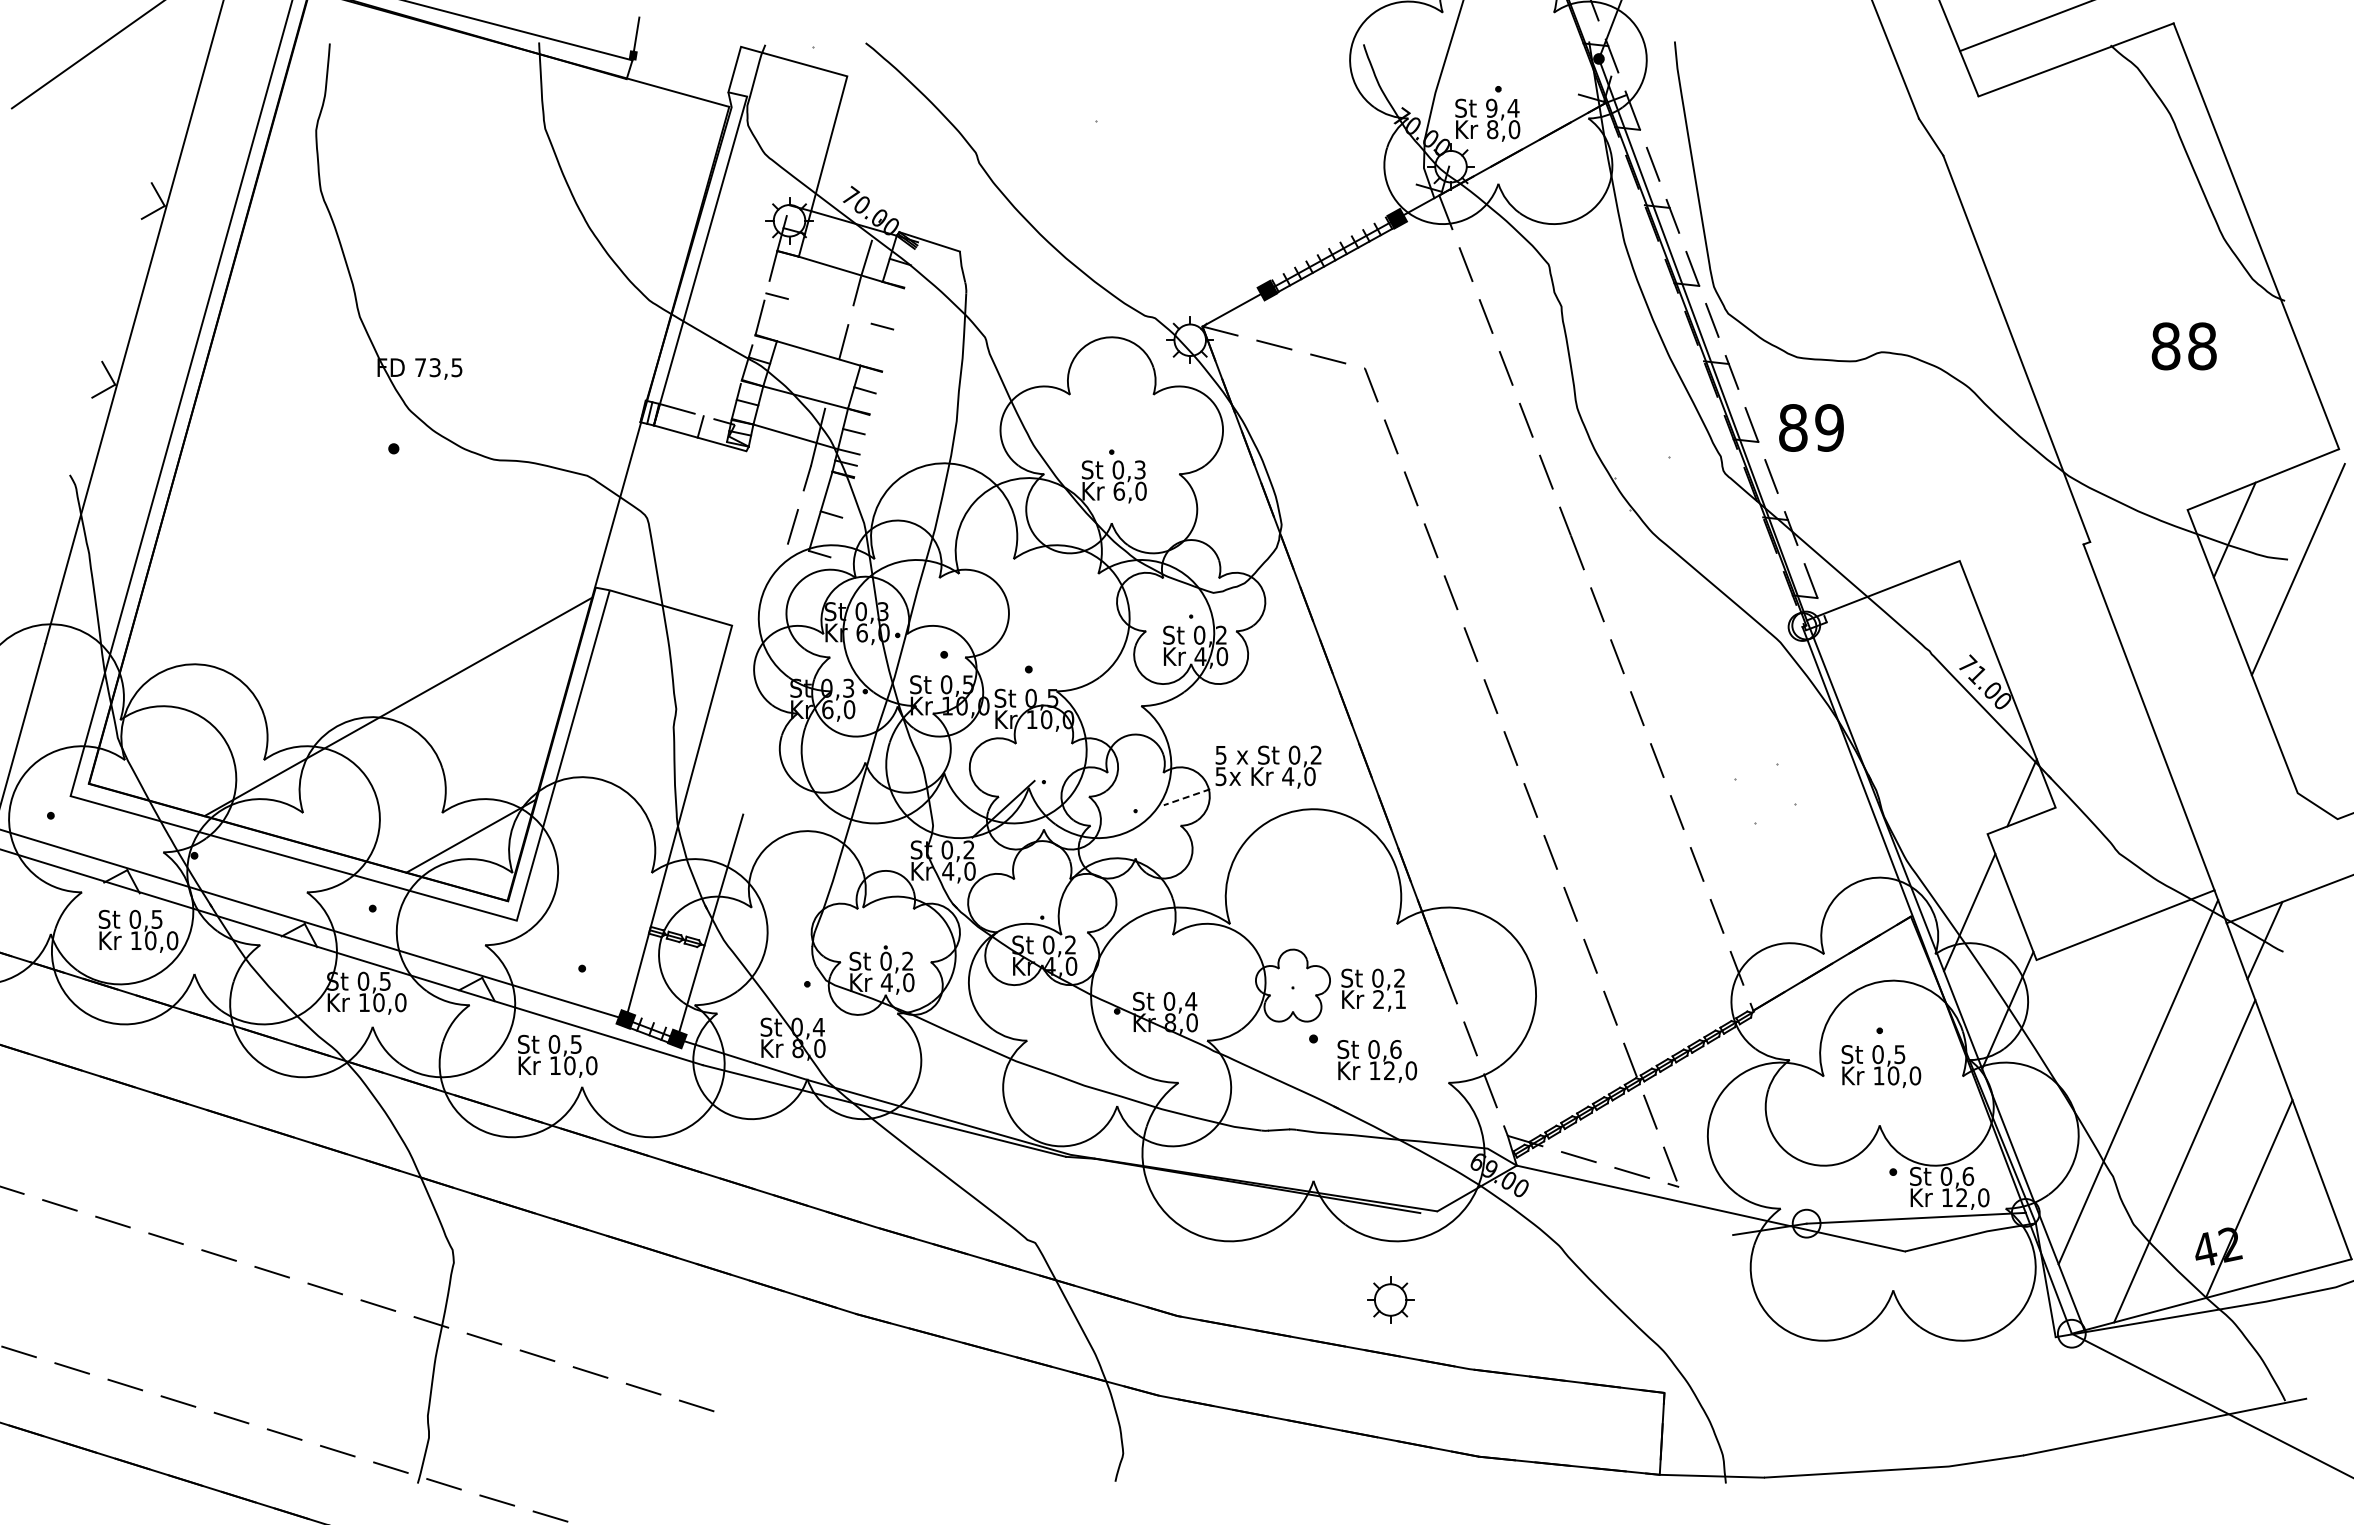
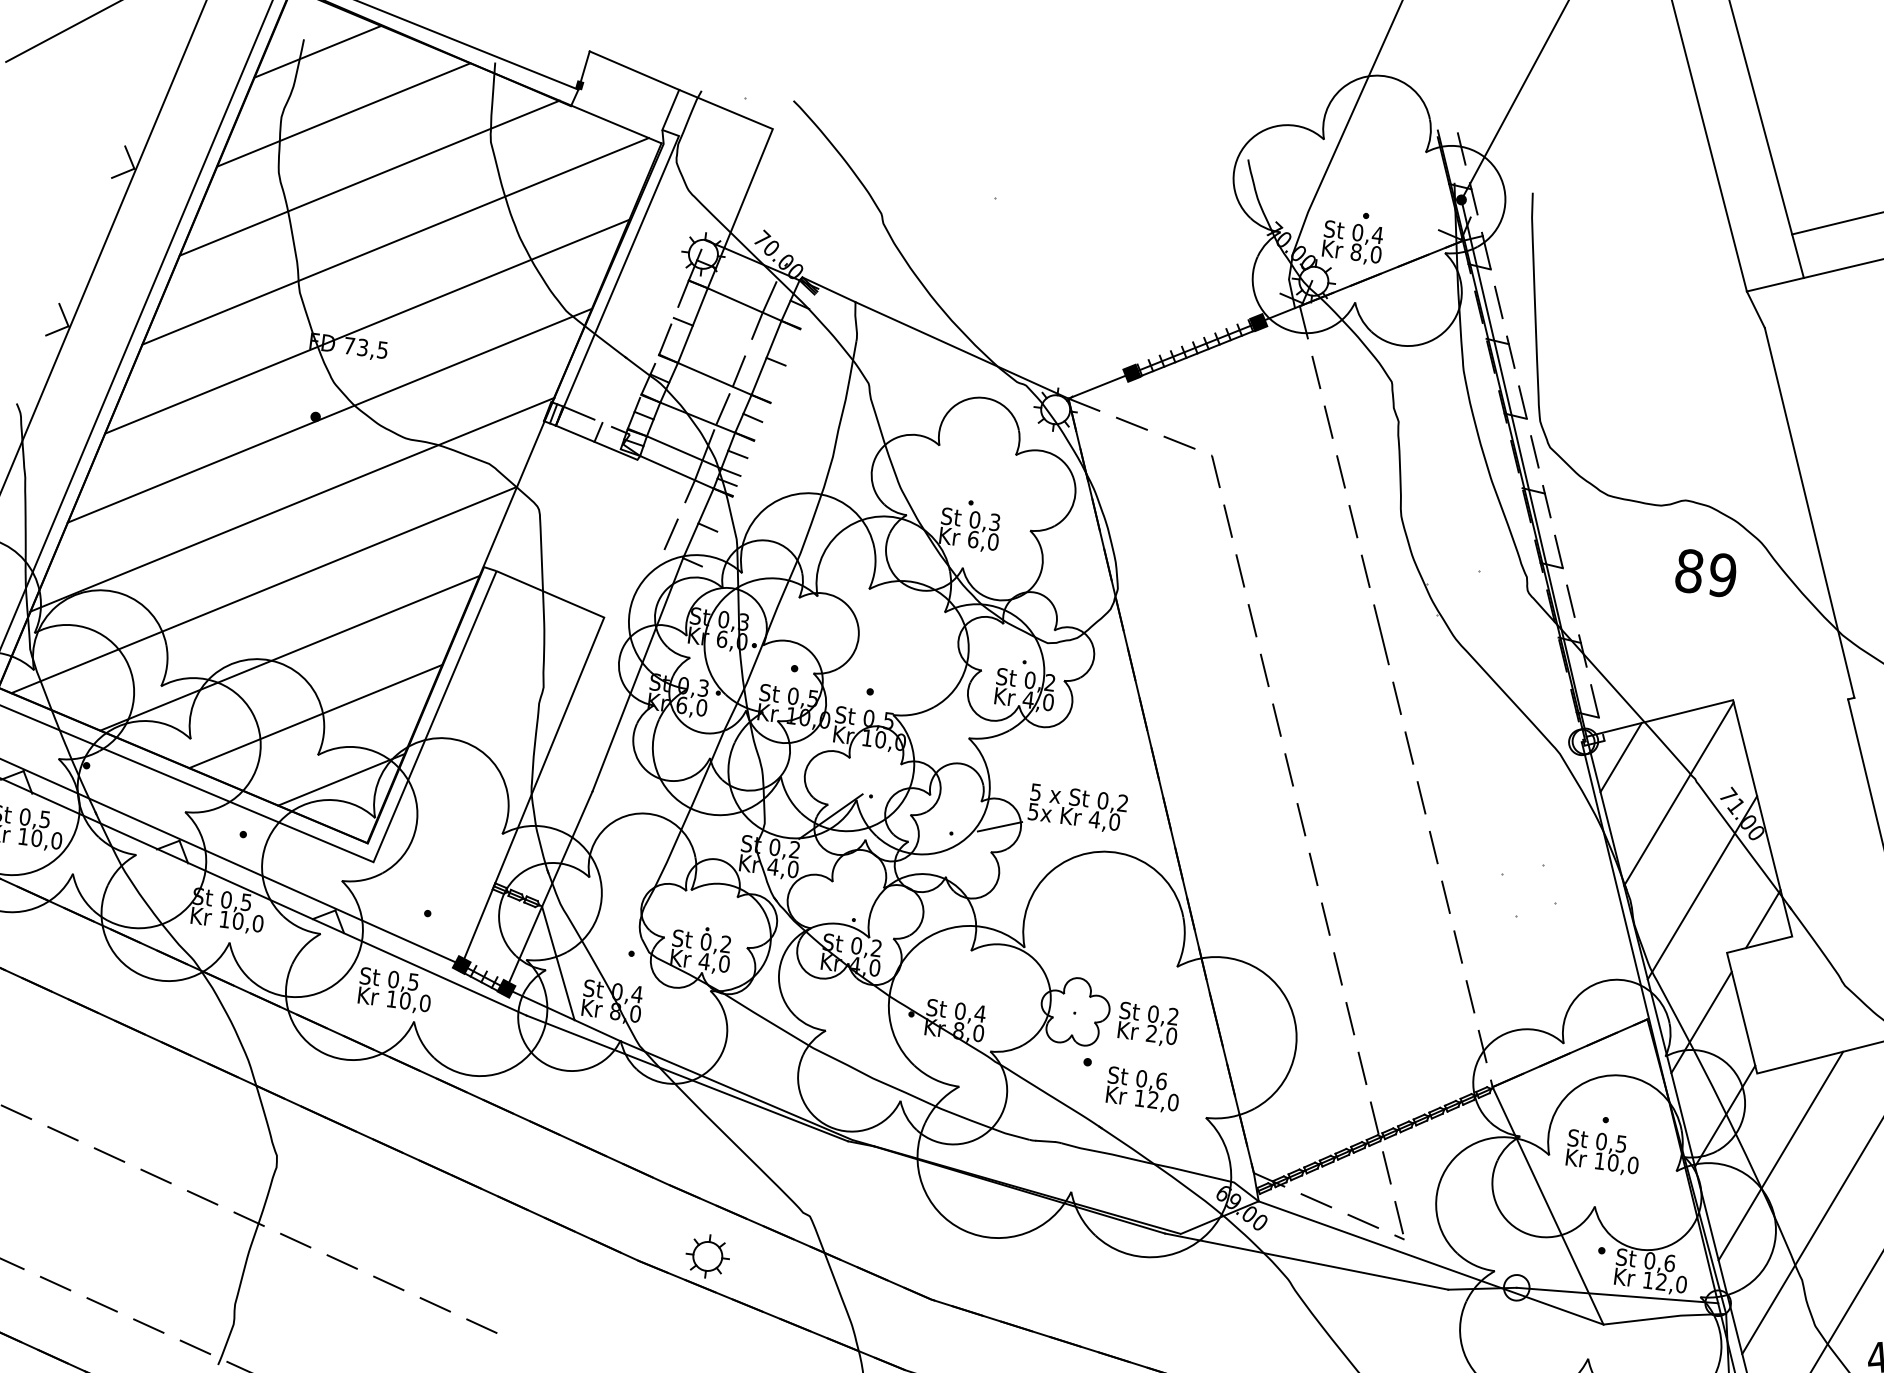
line: (690, 31) -> (634, 70), added
line: (346, 54) -> (317, 51), added
line: (1948, 107) -> (1775, 284), added
text: (1491, 108) -> (1357, 232), 9,4 -> 0,4
line: (382, 119) -> (343, 114), added
line: (419, 183) -> (369, 177), added
line: (455, 248) -> (395, 241), added
line: (1080, 288) -> (961, 349), added
line: (787, 298) -> (692, 325), added
line: (871, 323) -> (766, 357), added
line: (437, 344) -> (367, 326), added
line: (832, 380) -> (724, 405), added
text: (1811, 427) -> (1706, 572), moved
line: (408, 445) -> (329, 415), added
line: (790, 458) -> (676, 471), added
line: (380, 546) -> (292, 504), added
line: (1846, 638) -> (1620, 757), added
line: (361, 641) -> (263, 589), added
line: (1913, 669) -> (1678, 793), added
line: (776, 682) -> (638, 674), added
line: (1951, 767) -> (1701, 887), added
line: (434, 771) -> (315, 716), added
line: (1187, 797) -> (1000, 827), dashed -> solid
text: (1400, 999) -> (1171, 1036), 2,1 -> 2,0
line: (729, 1004) -> (558, 963), added
line: (2073, 1045) -> (1781, 1155), added
line: (1475, 1052) -> (1234, 1093), added
line: (1829, 1130) -> (1548, 1205), added
line: (1576, 1224) -> (1306, 1262), added
part: (1390, 1299) -> (707, 1255), moved

